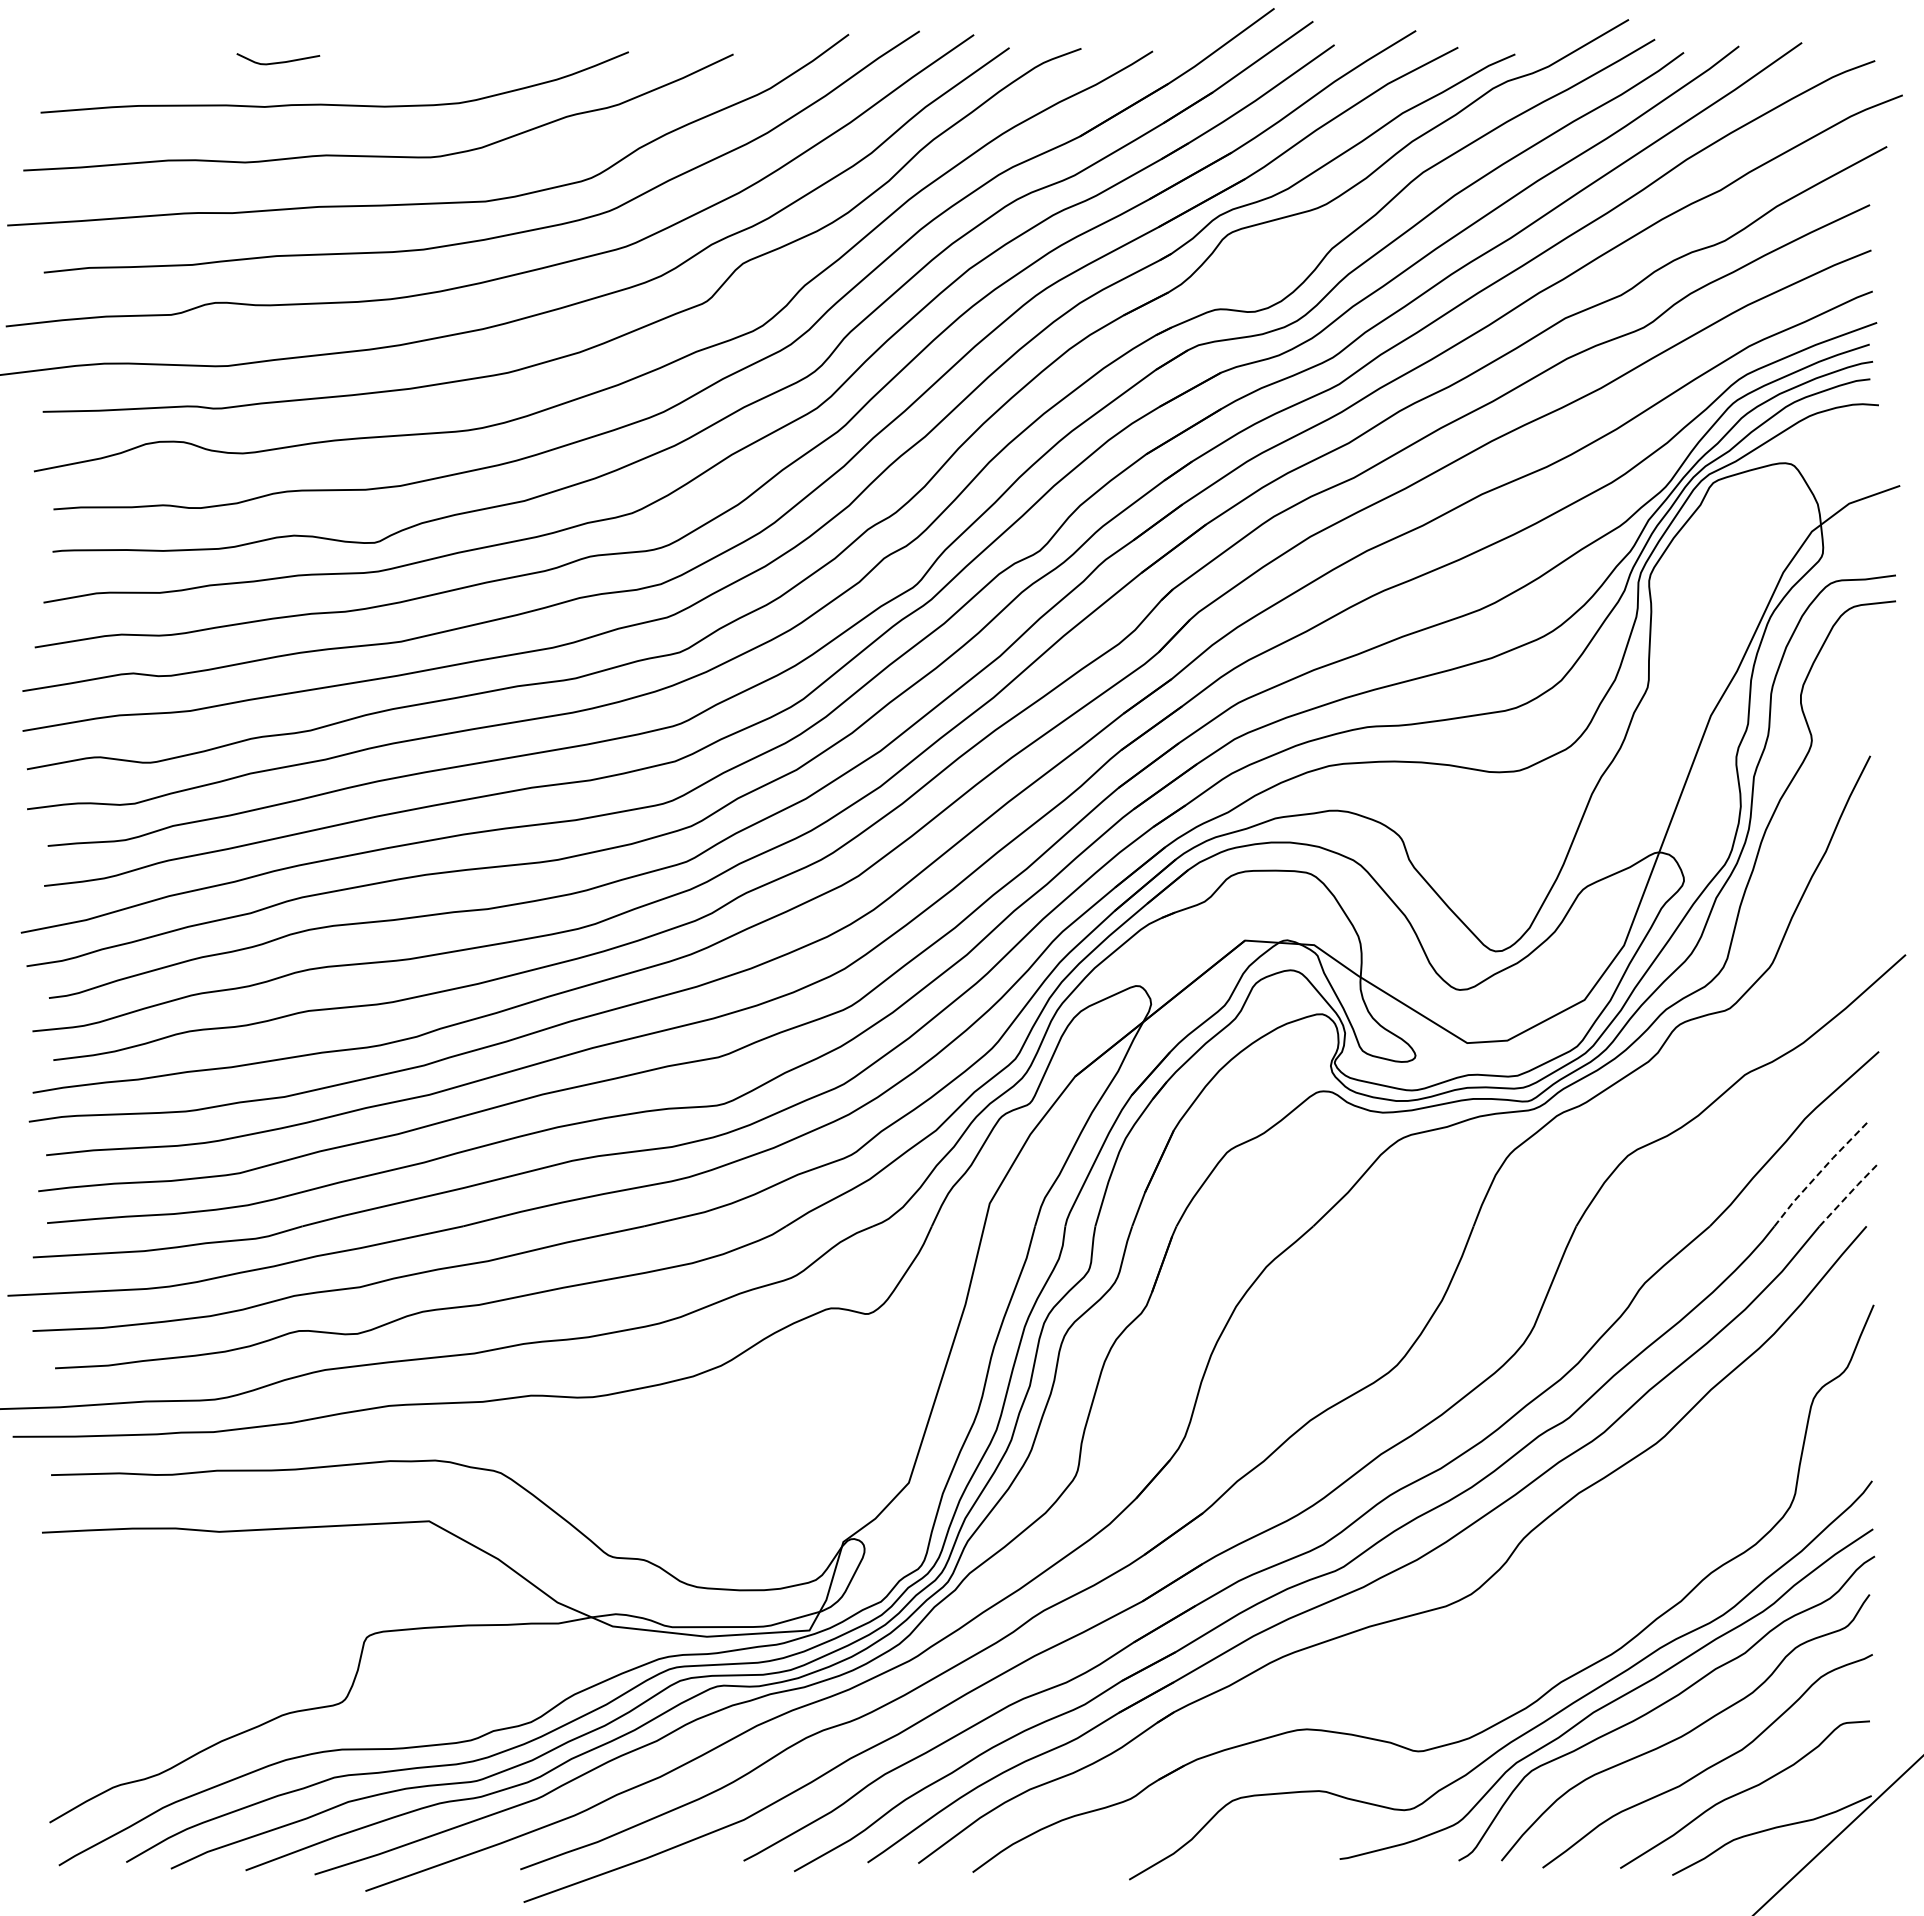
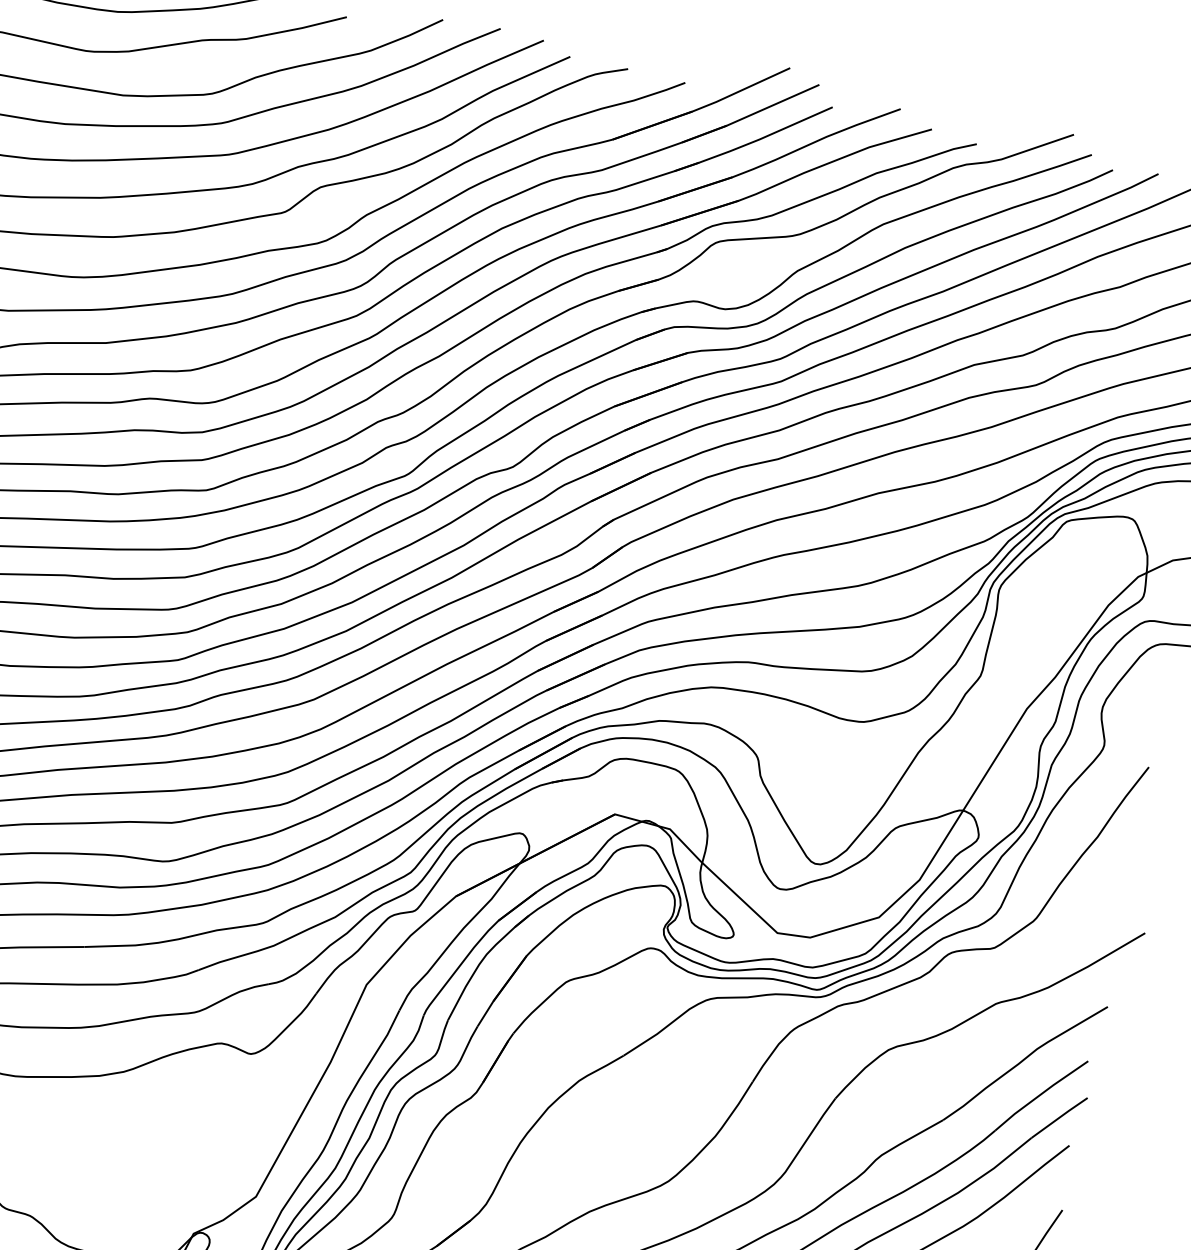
line: (1820, 1172) -> (1041, 1094), dashed -> solid
line: (1848, 1195) -> (1059, 1117), dashed -> solid

